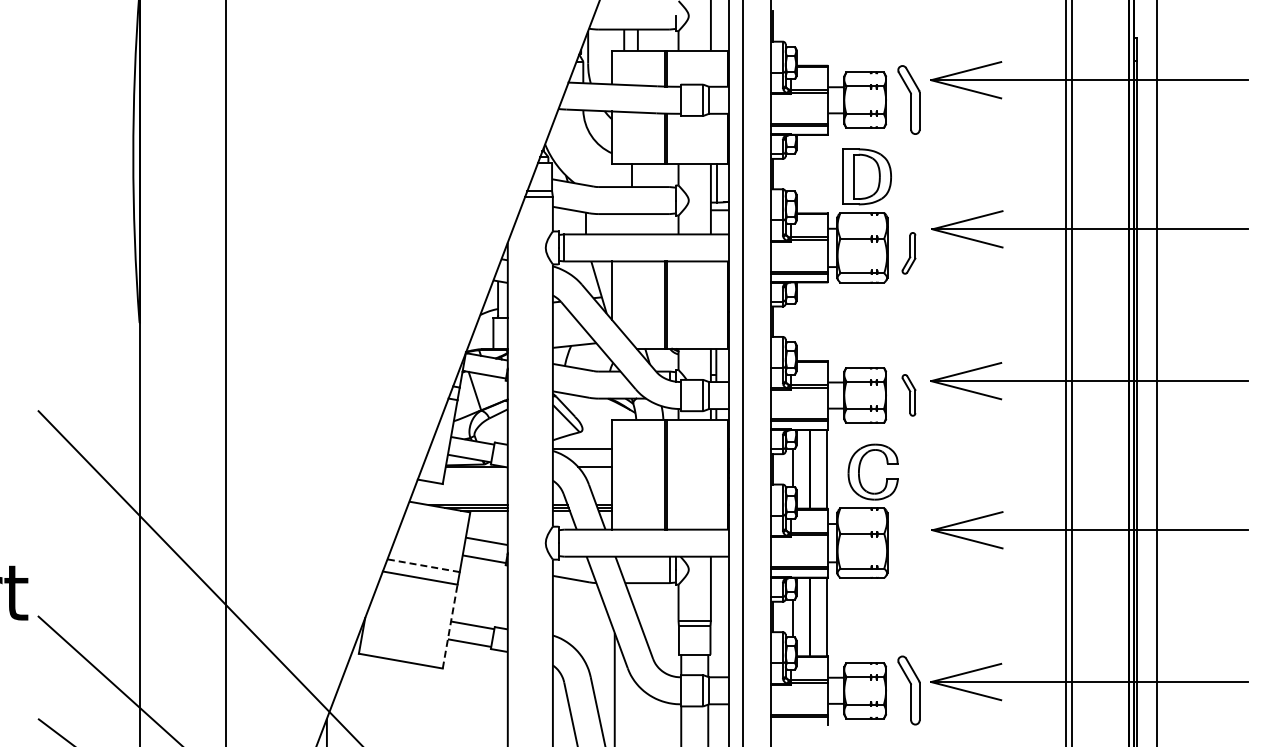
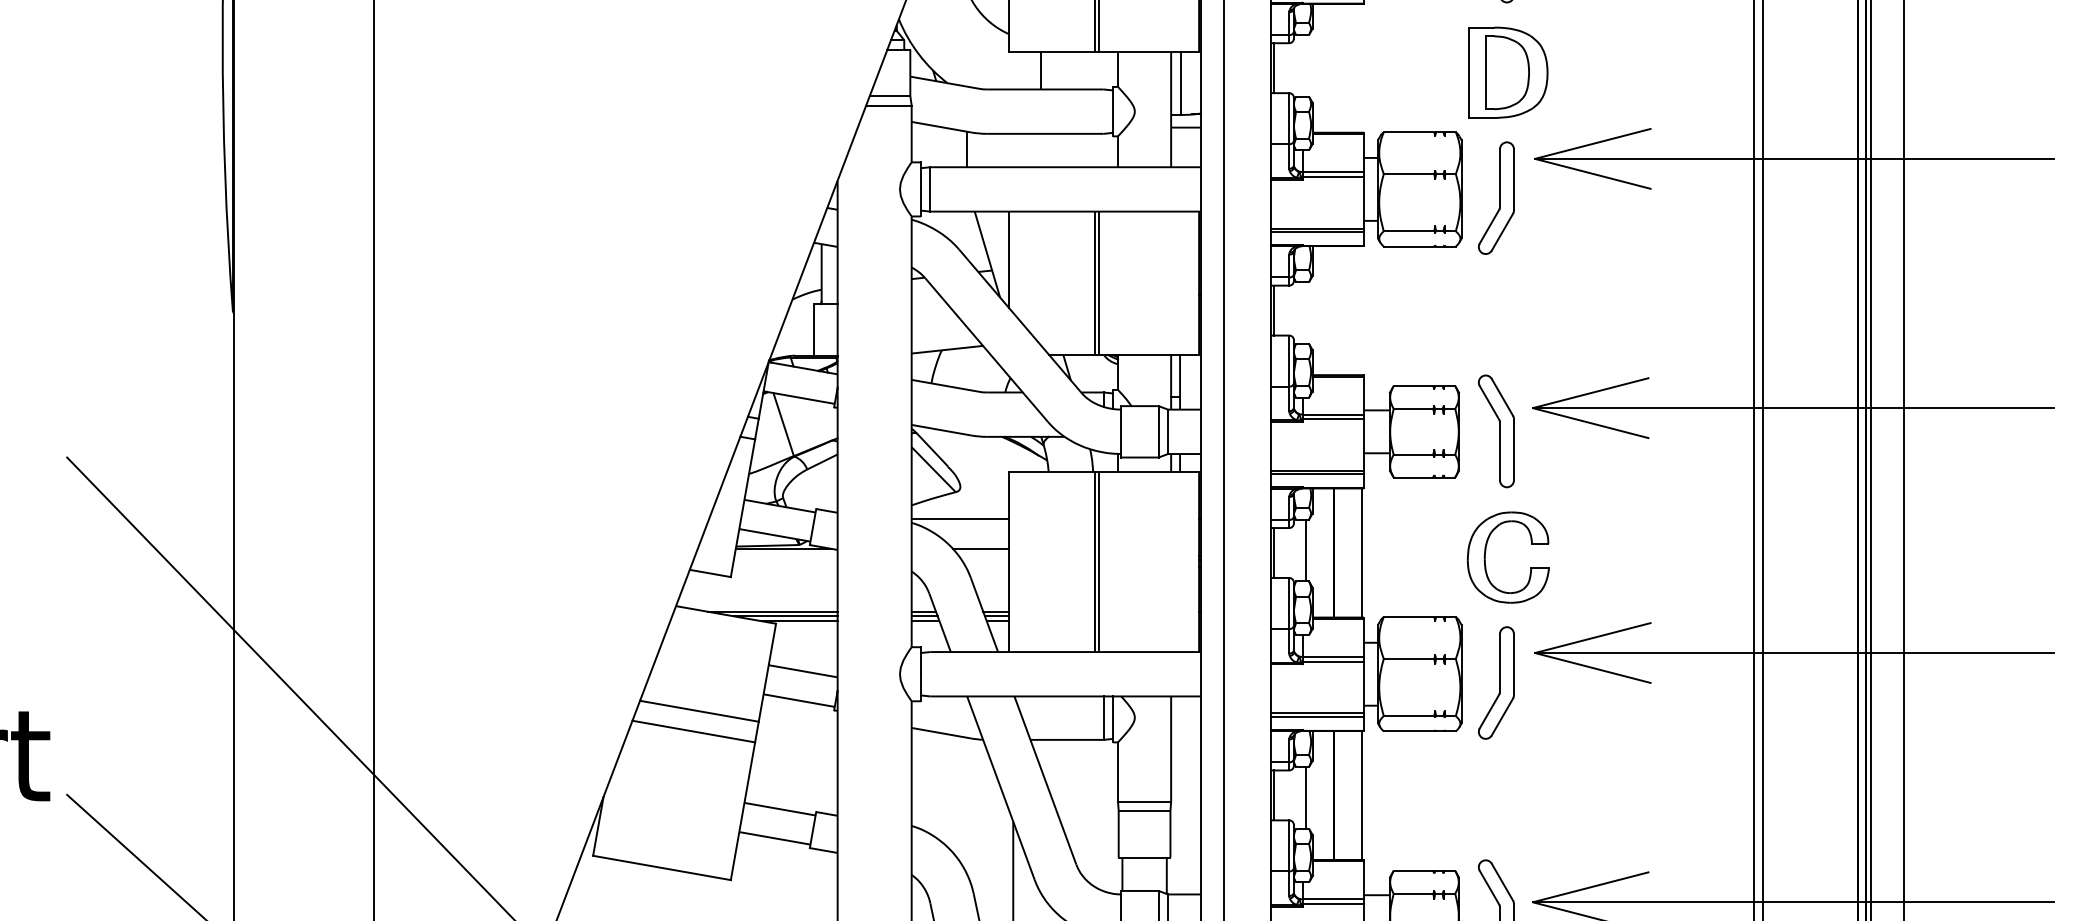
part: (866, 176) -> (1507, 72), moved
part: (908, 253) -> (1495, 198), size x1.67
part: (908, 395) -> (1495, 431), size x1.67
part: (860, 467) -> (1487, 549), moved
part: (908, 548) -> (1495, 682), added
line: (423, 565) -> (699, 710), dashed -> solid
line: (450, 626) -> (743, 811), dashed -> solid

